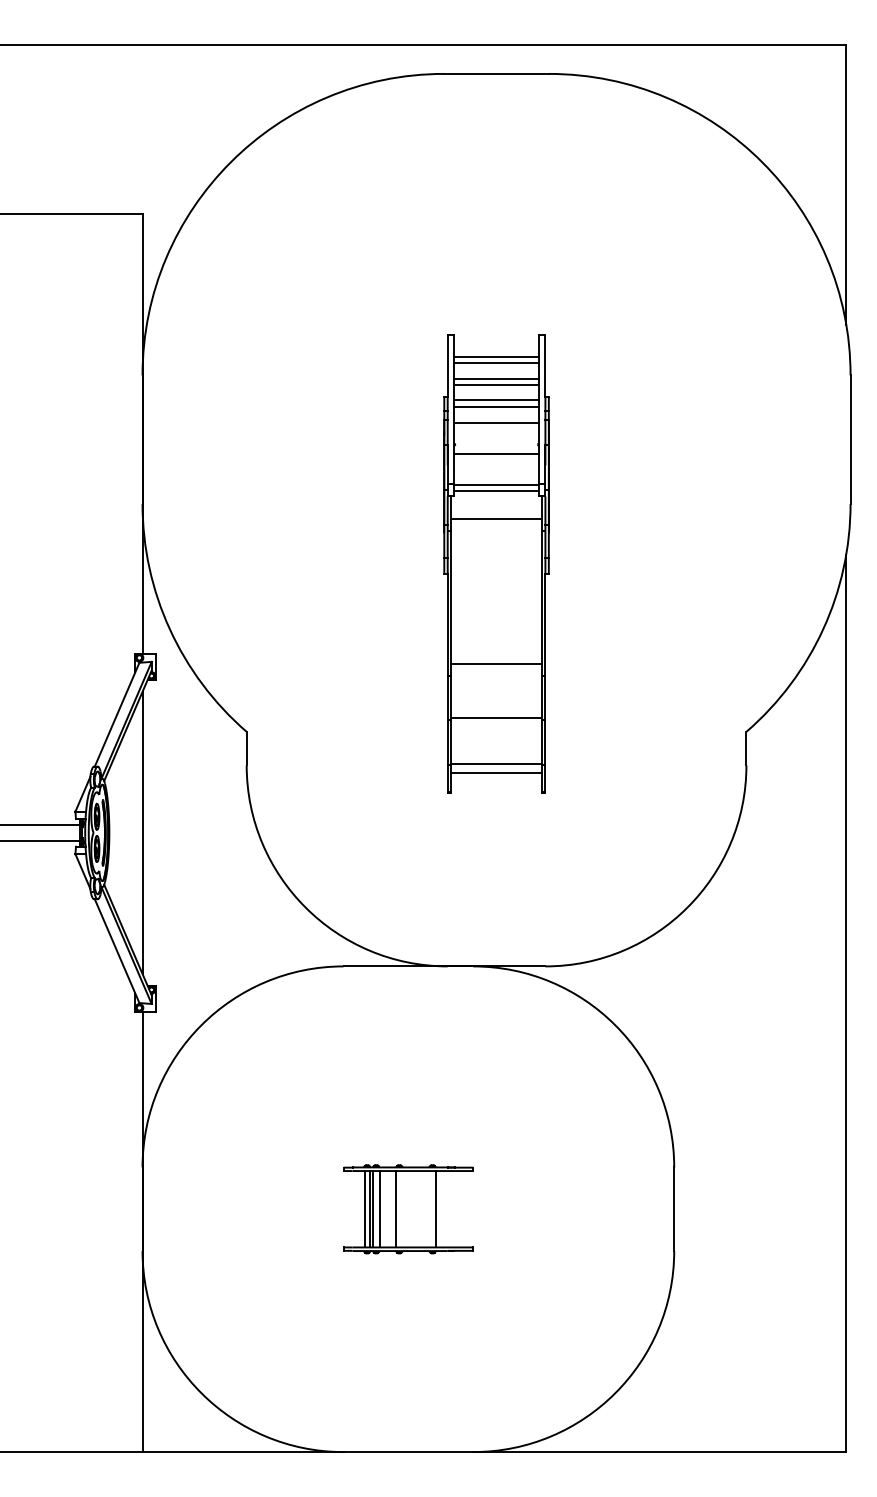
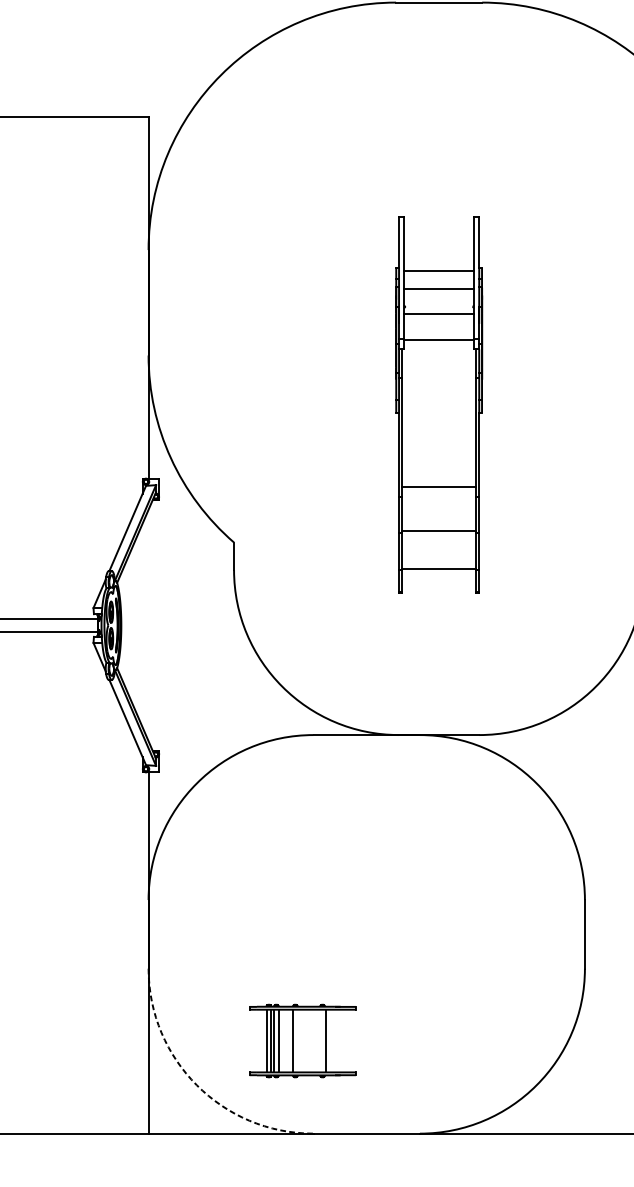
line: (496, 356) -> (439, 234), removed
line: (496, 363) -> (439, 240), removed
line: (496, 378) -> (439, 252), removed
line: (496, 385) -> (439, 258), removed
line: (496, 406) -> (439, 275), removed
line: (496, 491) -> (439, 345), removed
line: (496, 518) -> (439, 367), removed
line: (496, 772) -> (439, 575), removed
line: (142, 832) -> (148, 625), removed
part: (408, 1209) -> (302, 1041), moved
arc: (201, 1393) -> (196, 1085), solid -> dashed

